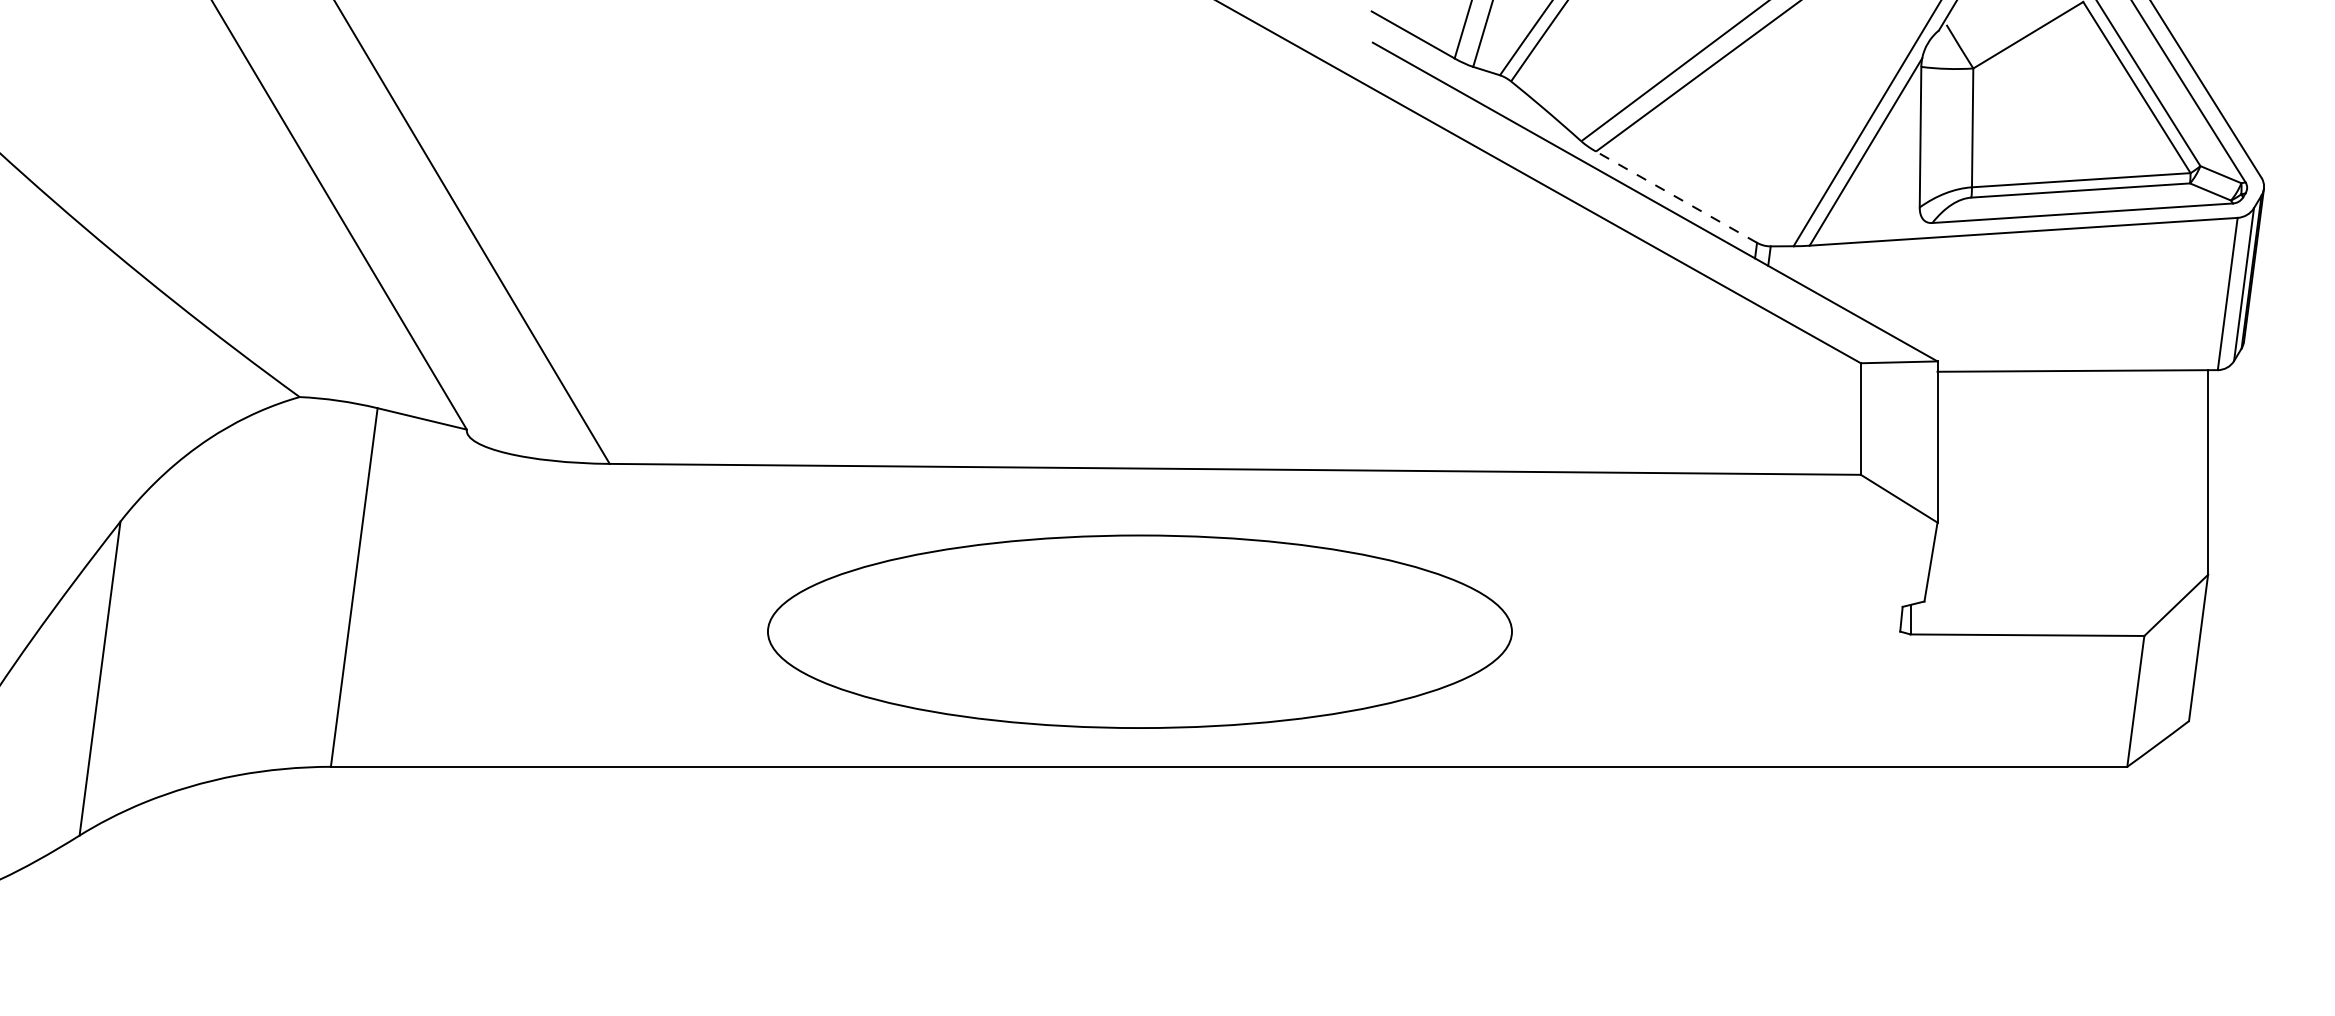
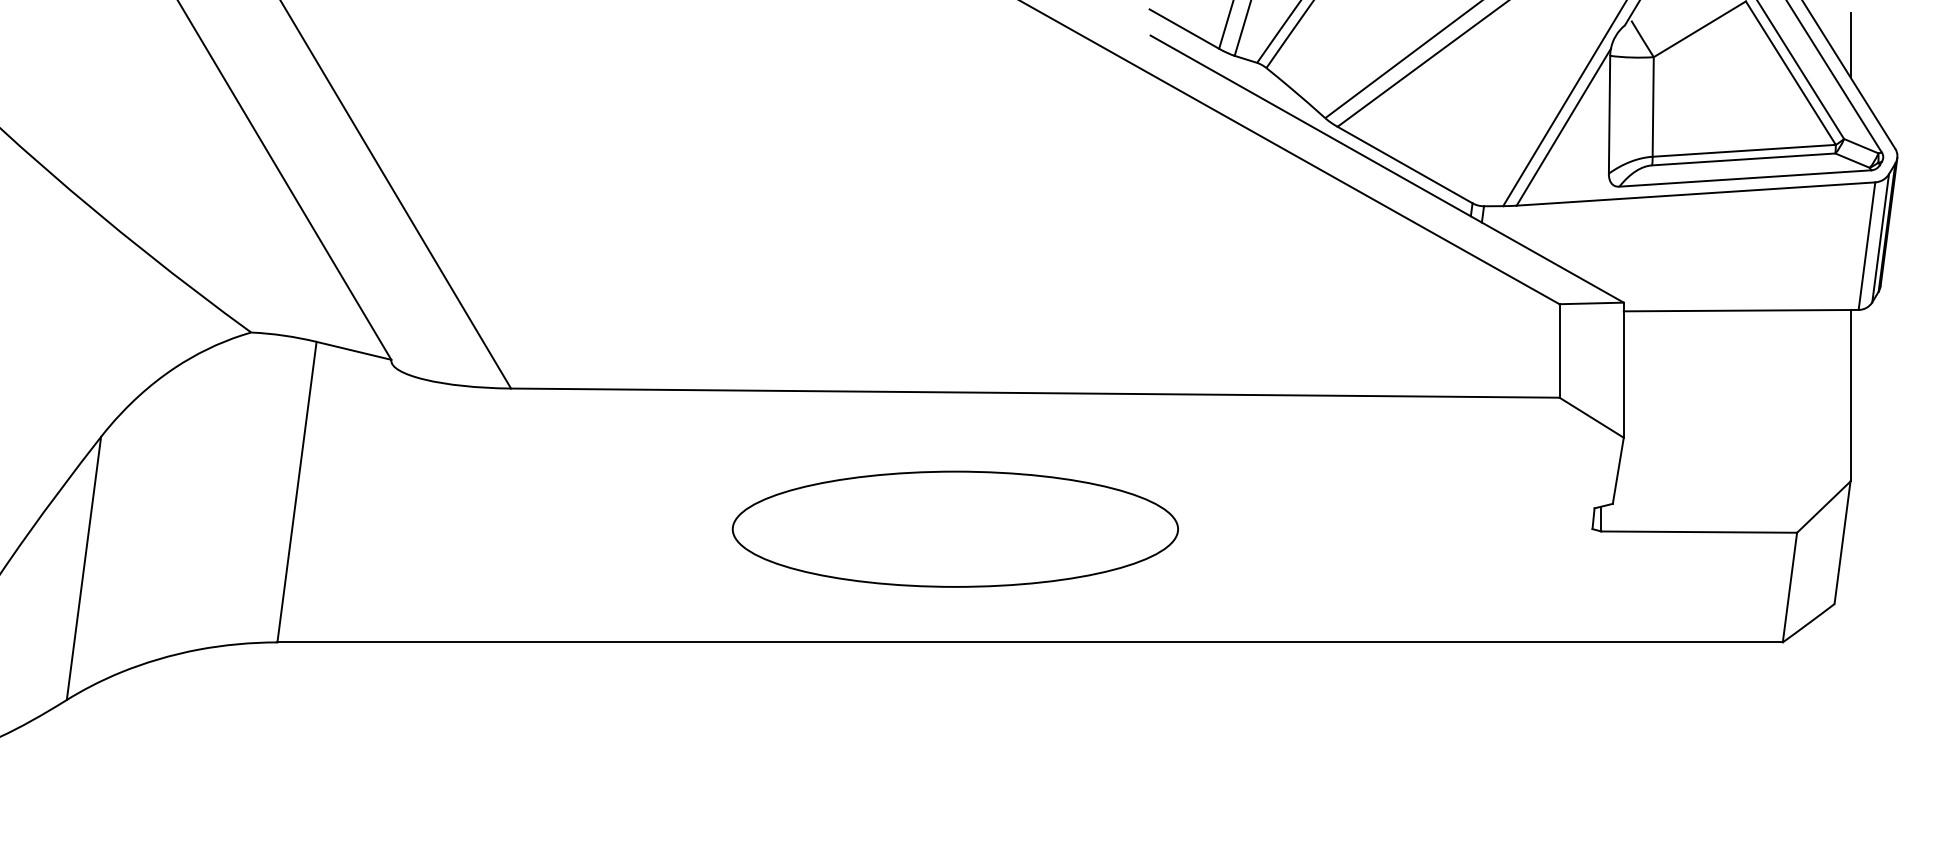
line: (2208, 53) -> (1850, 44), added
line: (1676, 197) -> (1405, 165), dashed -> solid
part: (1139, 631) -> (955, 528), size x0.71

